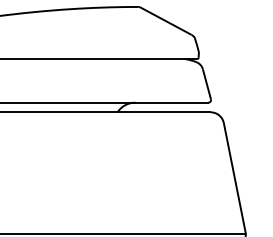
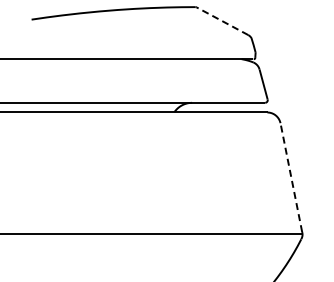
line: (165, 21) -> (222, 21), solid -> dashed
line: (234, 177) -> (291, 177), solid -> dashed

